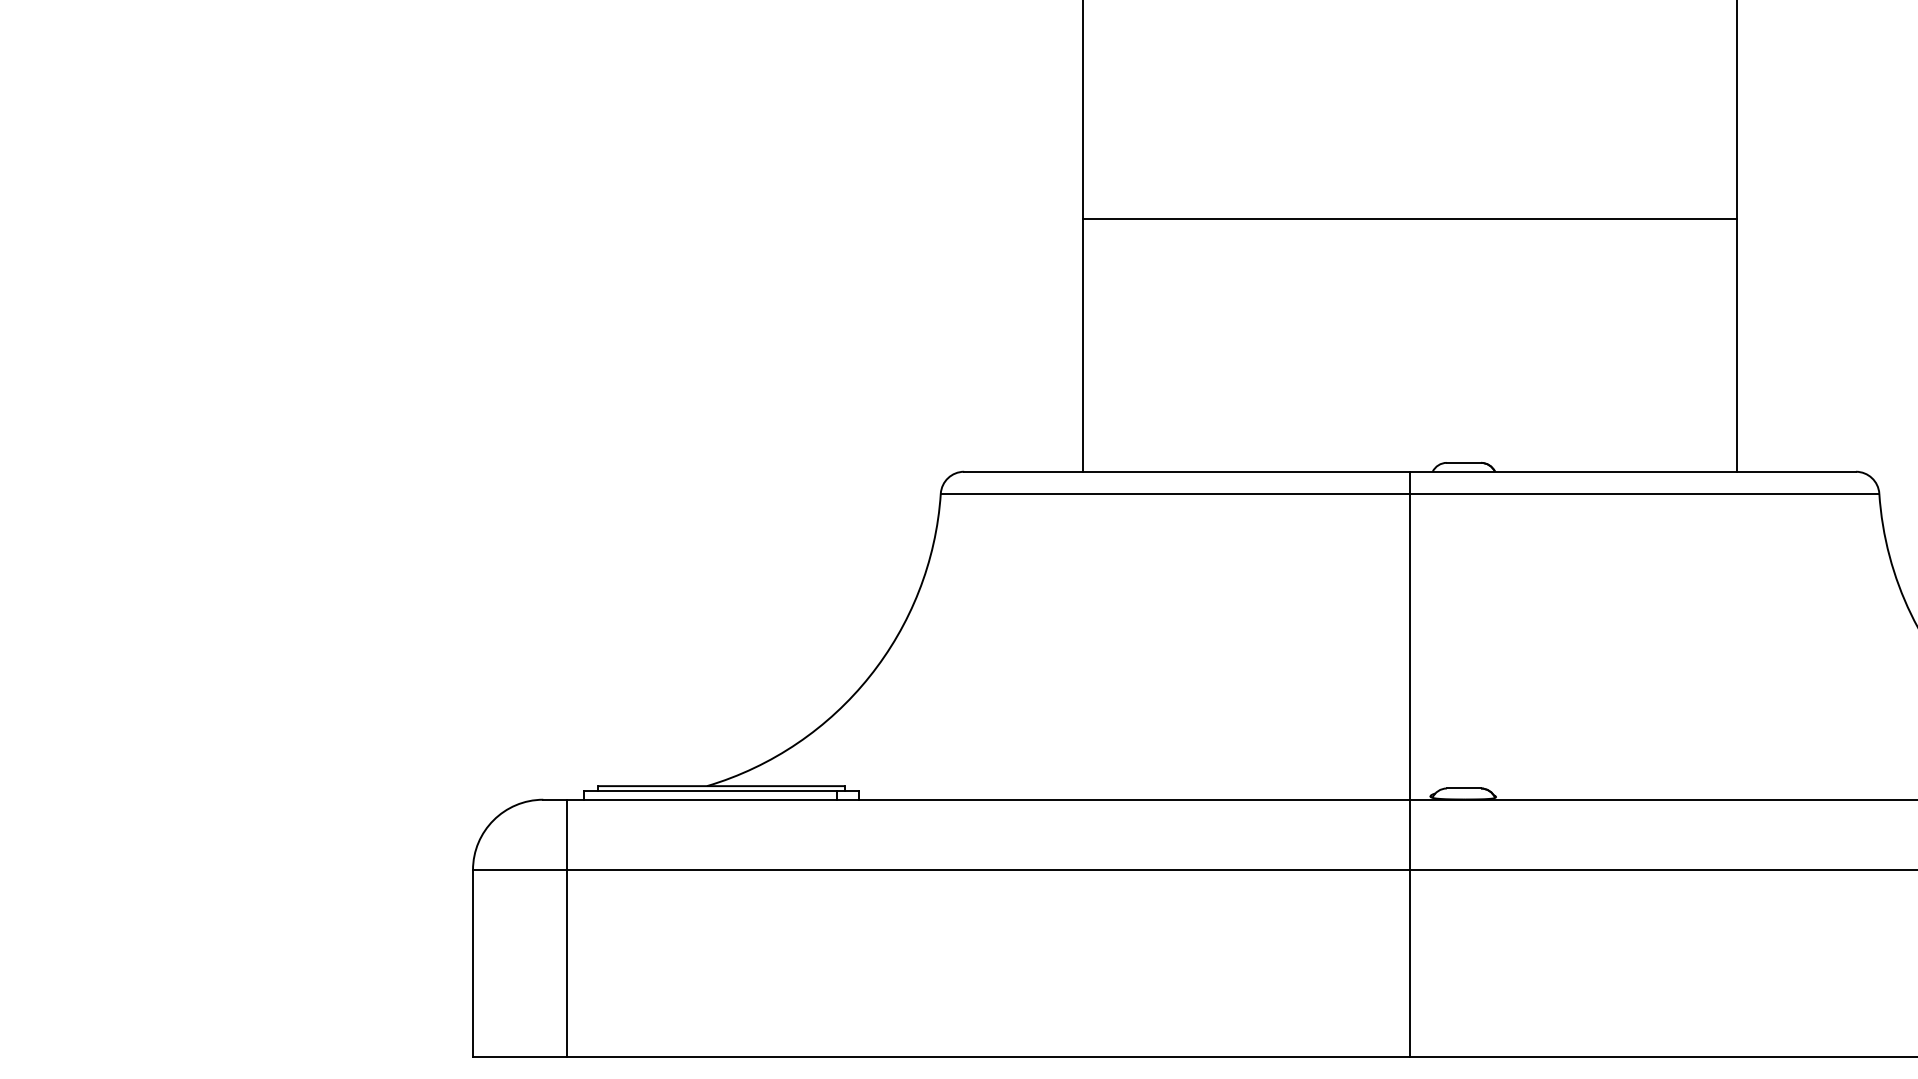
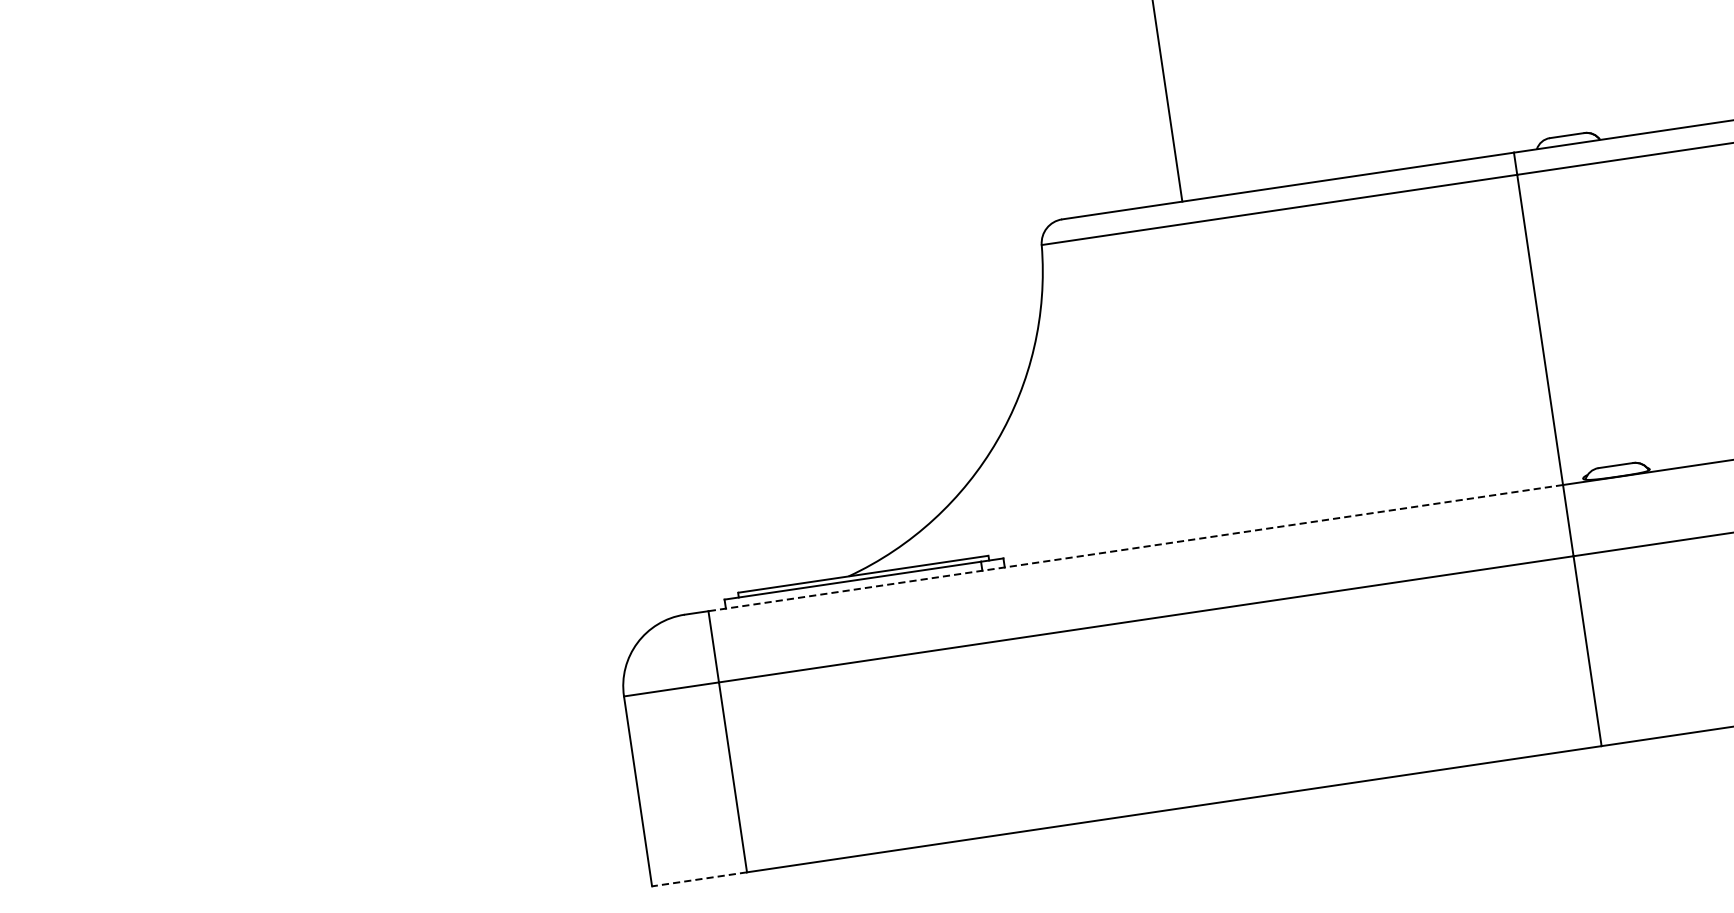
line: (988, 799) -> (1135, 547), solid -> dashed
line: (519, 1057) -> (699, 879), solid -> dashed

